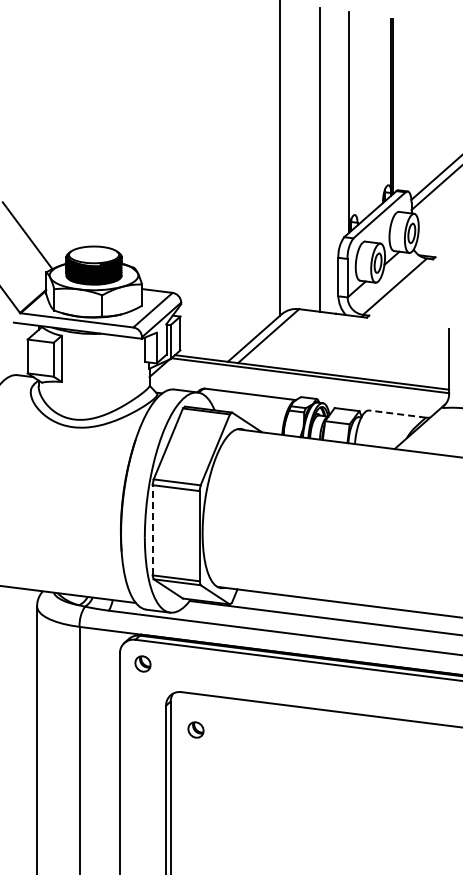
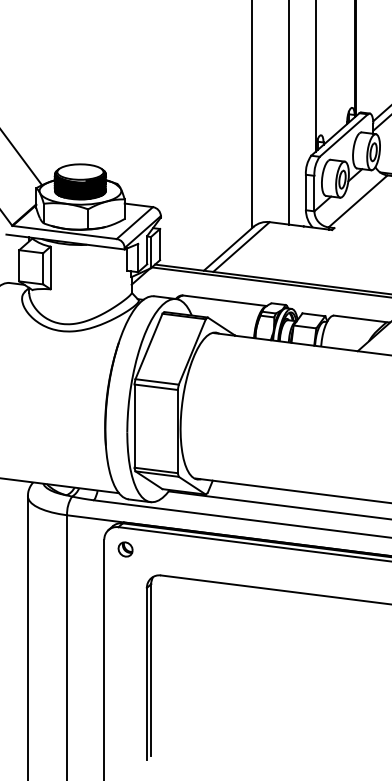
line: (397, 414) -> (360, 319), dashed -> solid
line: (152, 529) -> (134, 425), dashed -> solid
part: (195, 729) -> (174, 609), removed

